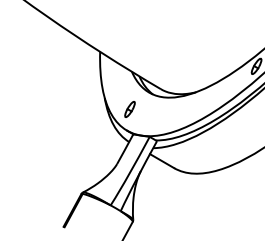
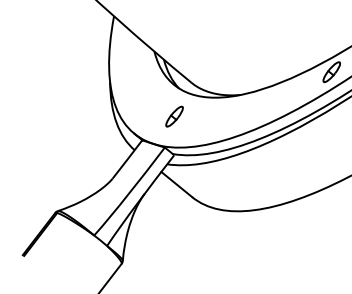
part: (129, 109) -> (173, 116), moved

